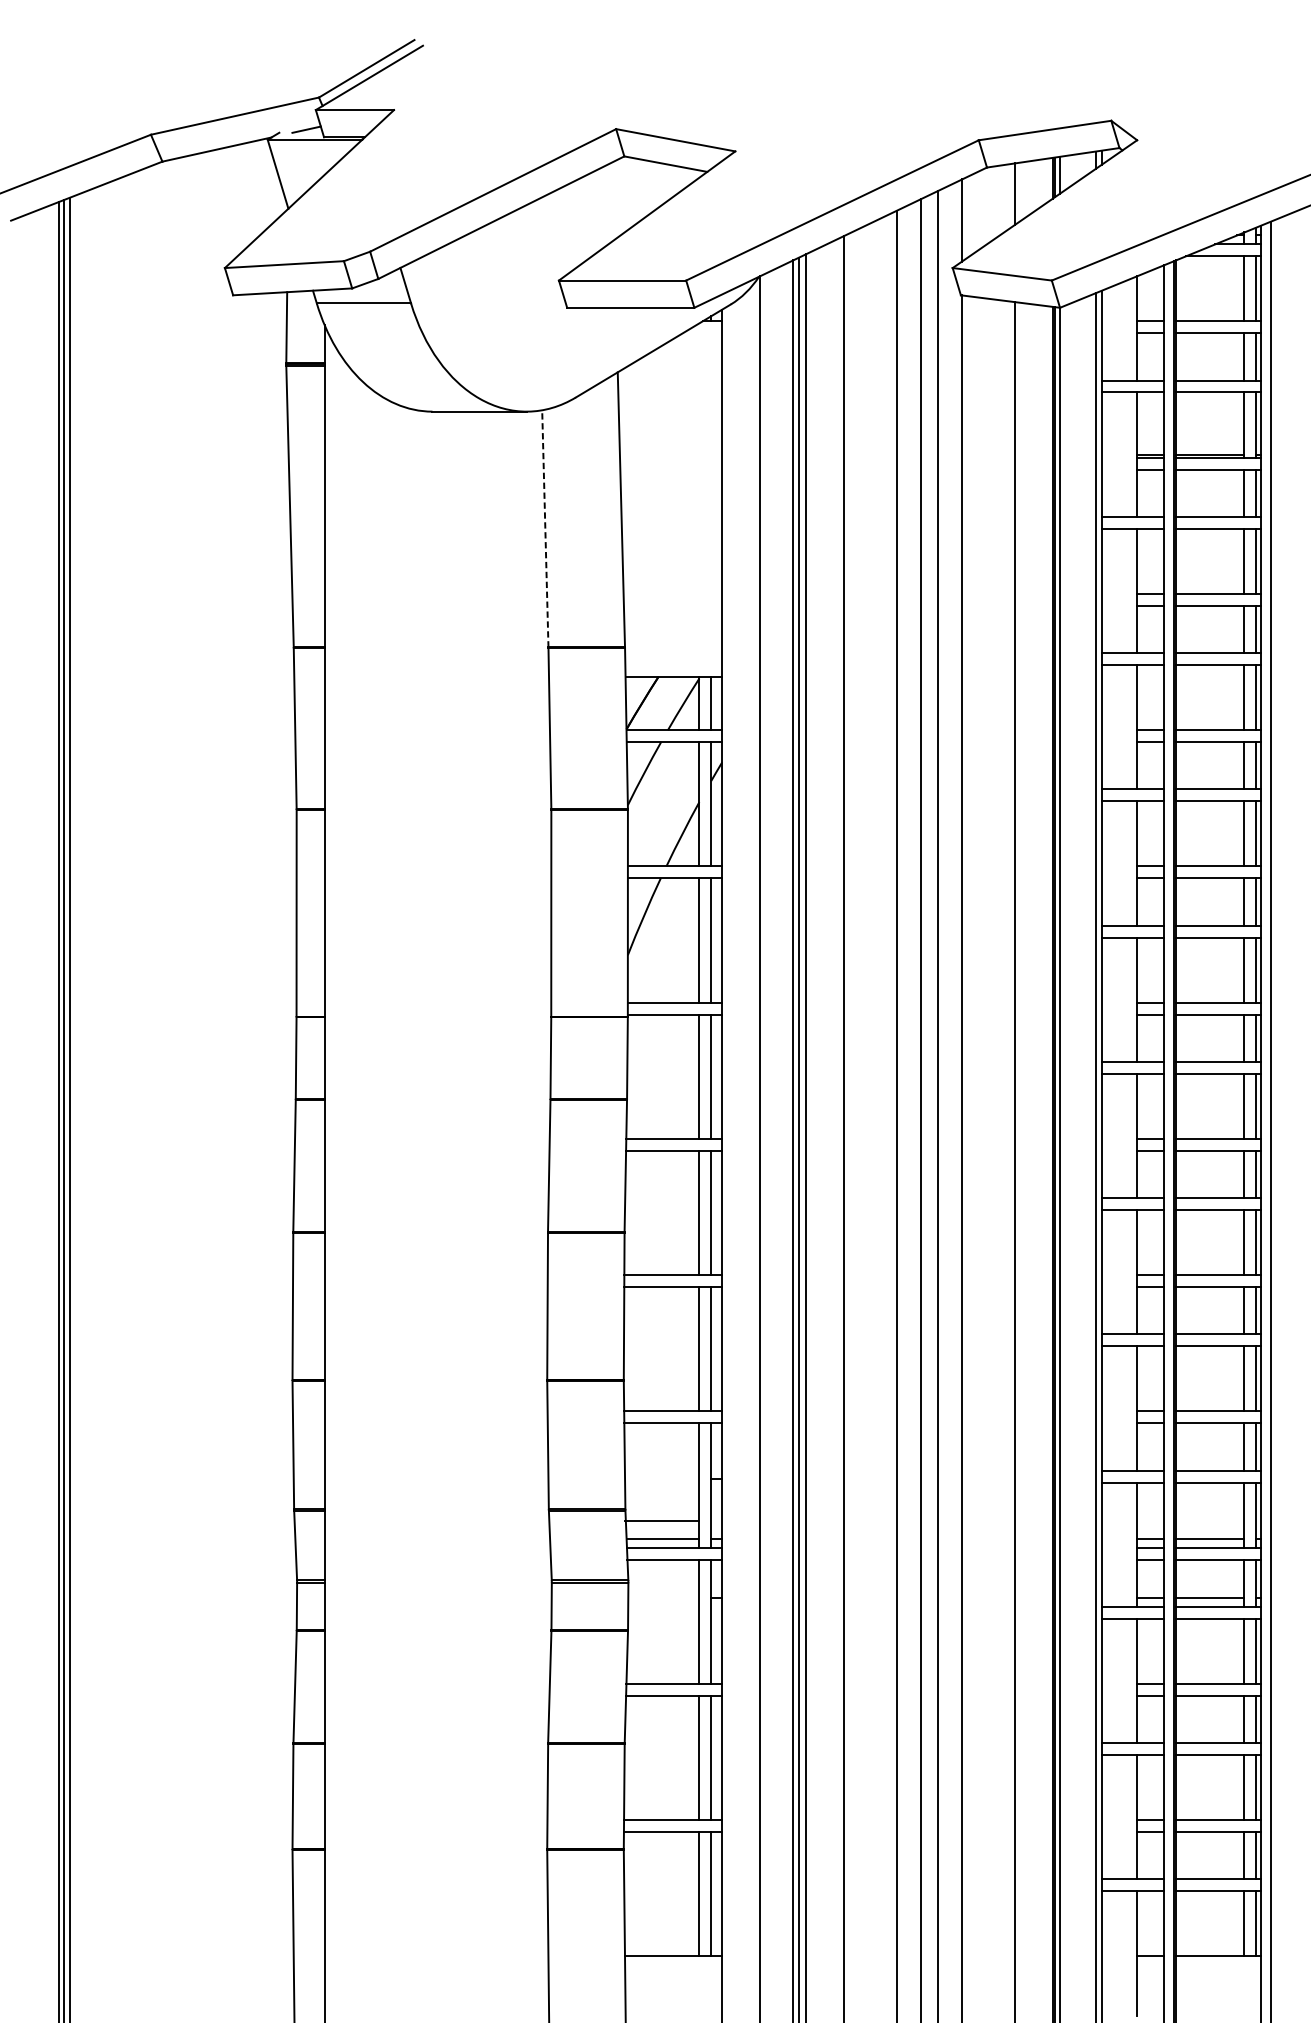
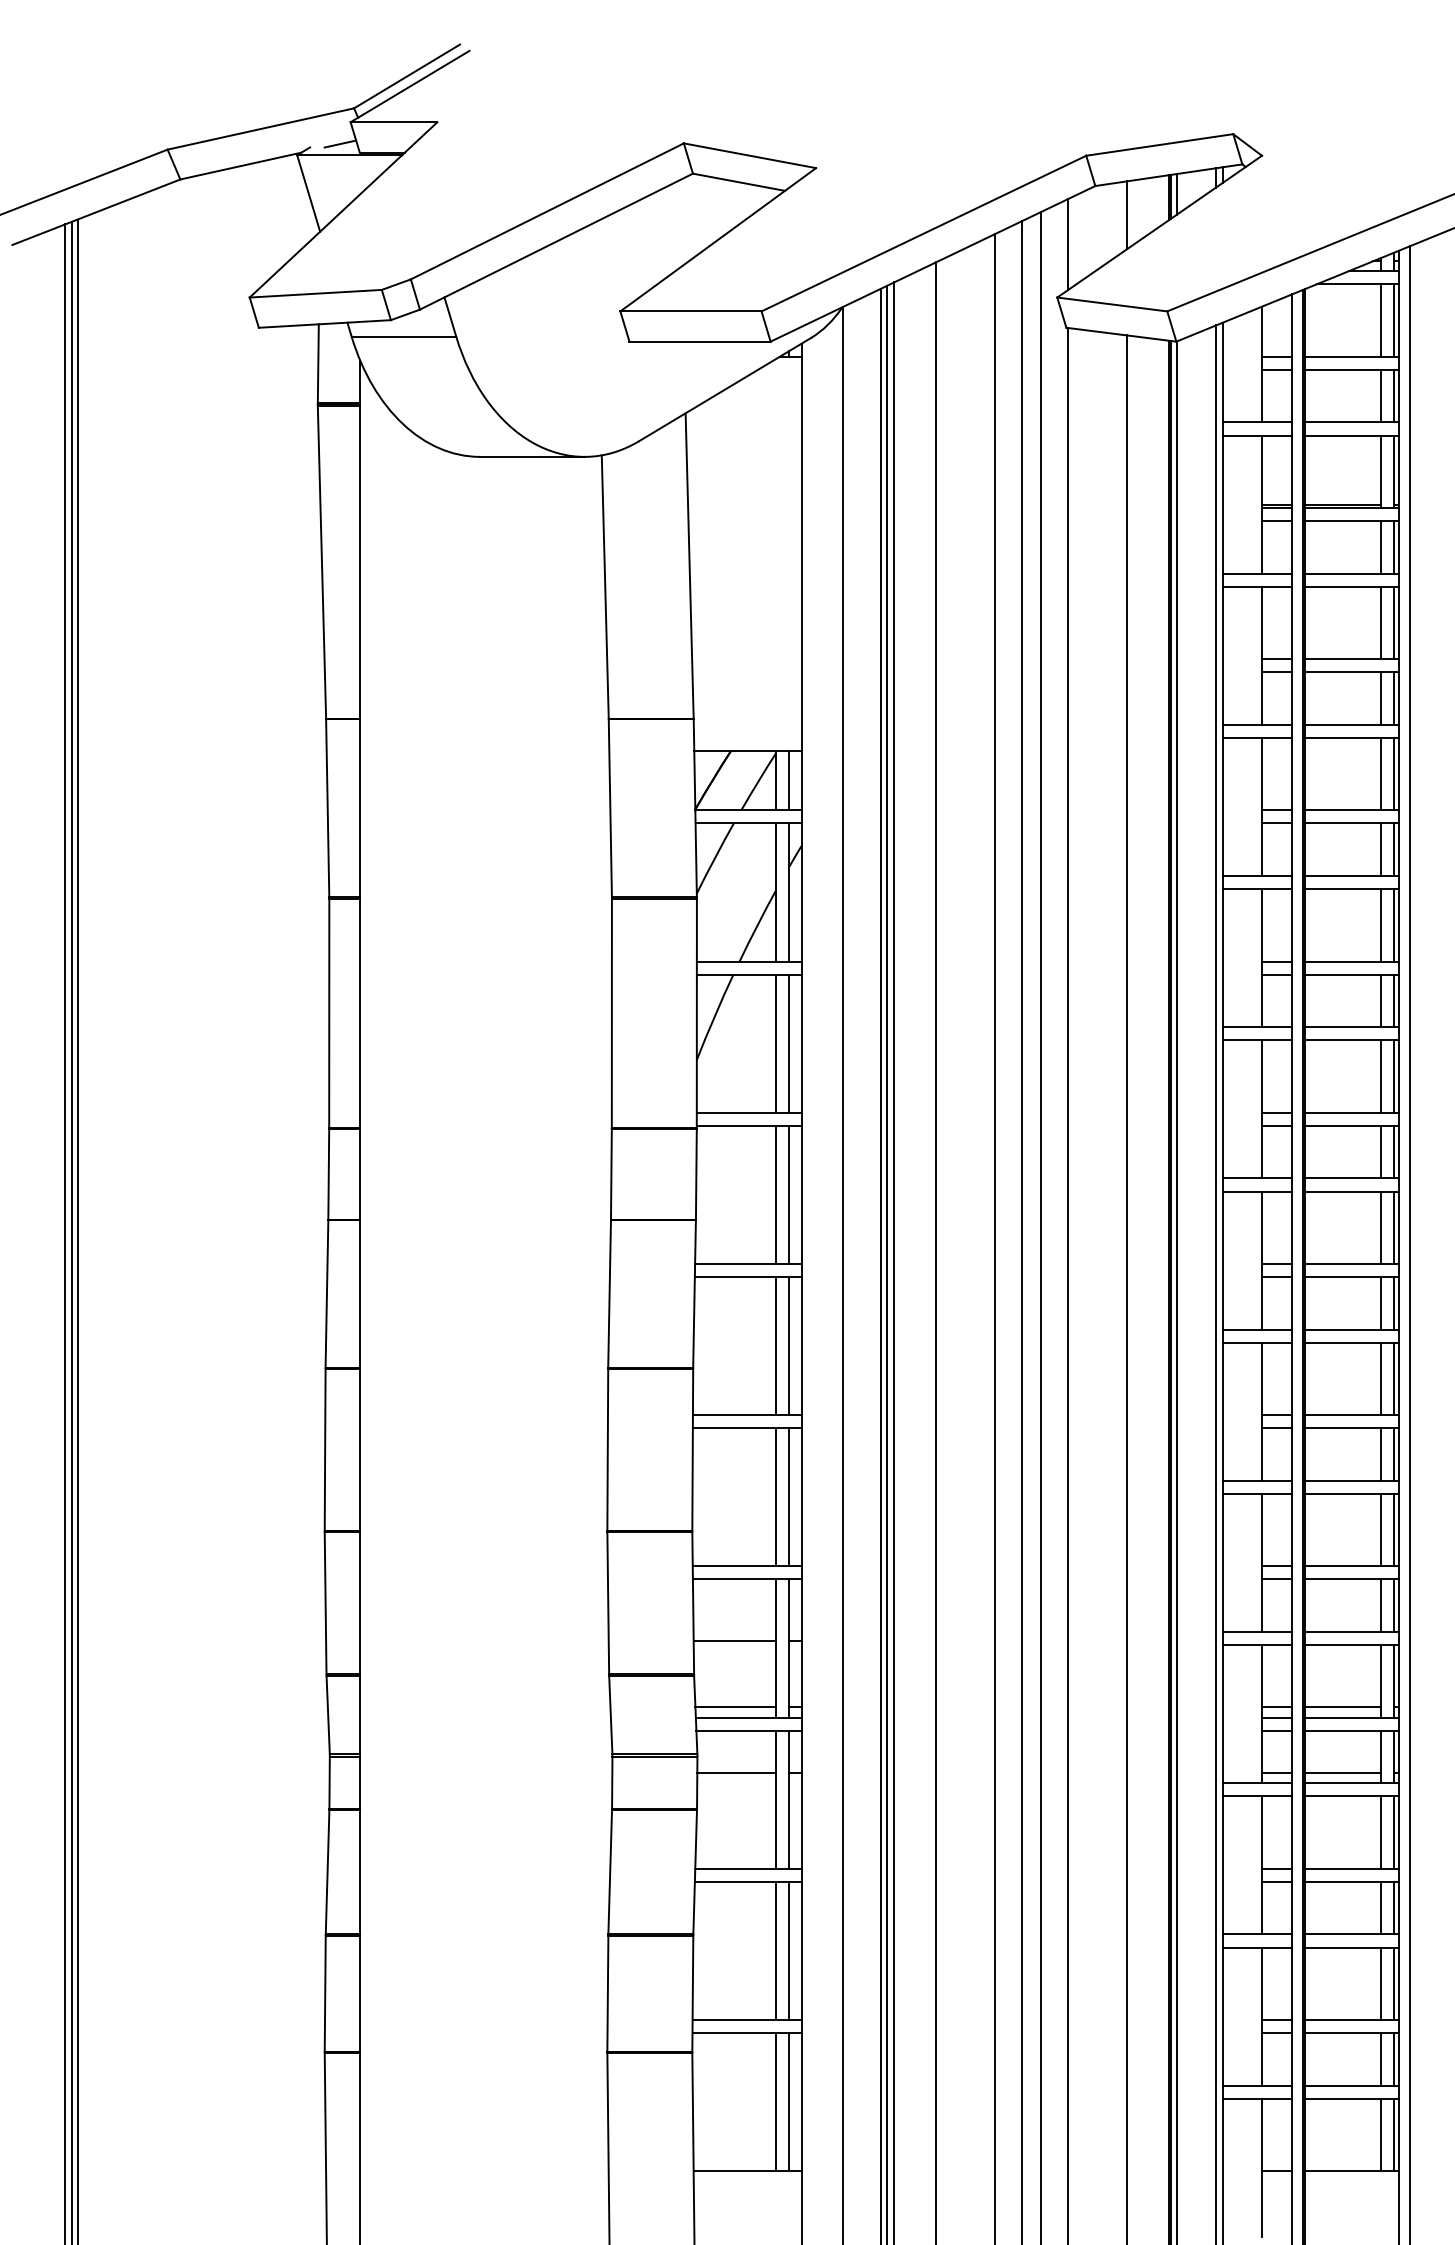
line: (545, 528) -> (605, 586), dashed -> solid
line: (661, 1520) -> (734, 1640), moved
line: (663, 1598) -> (736, 1773), added

